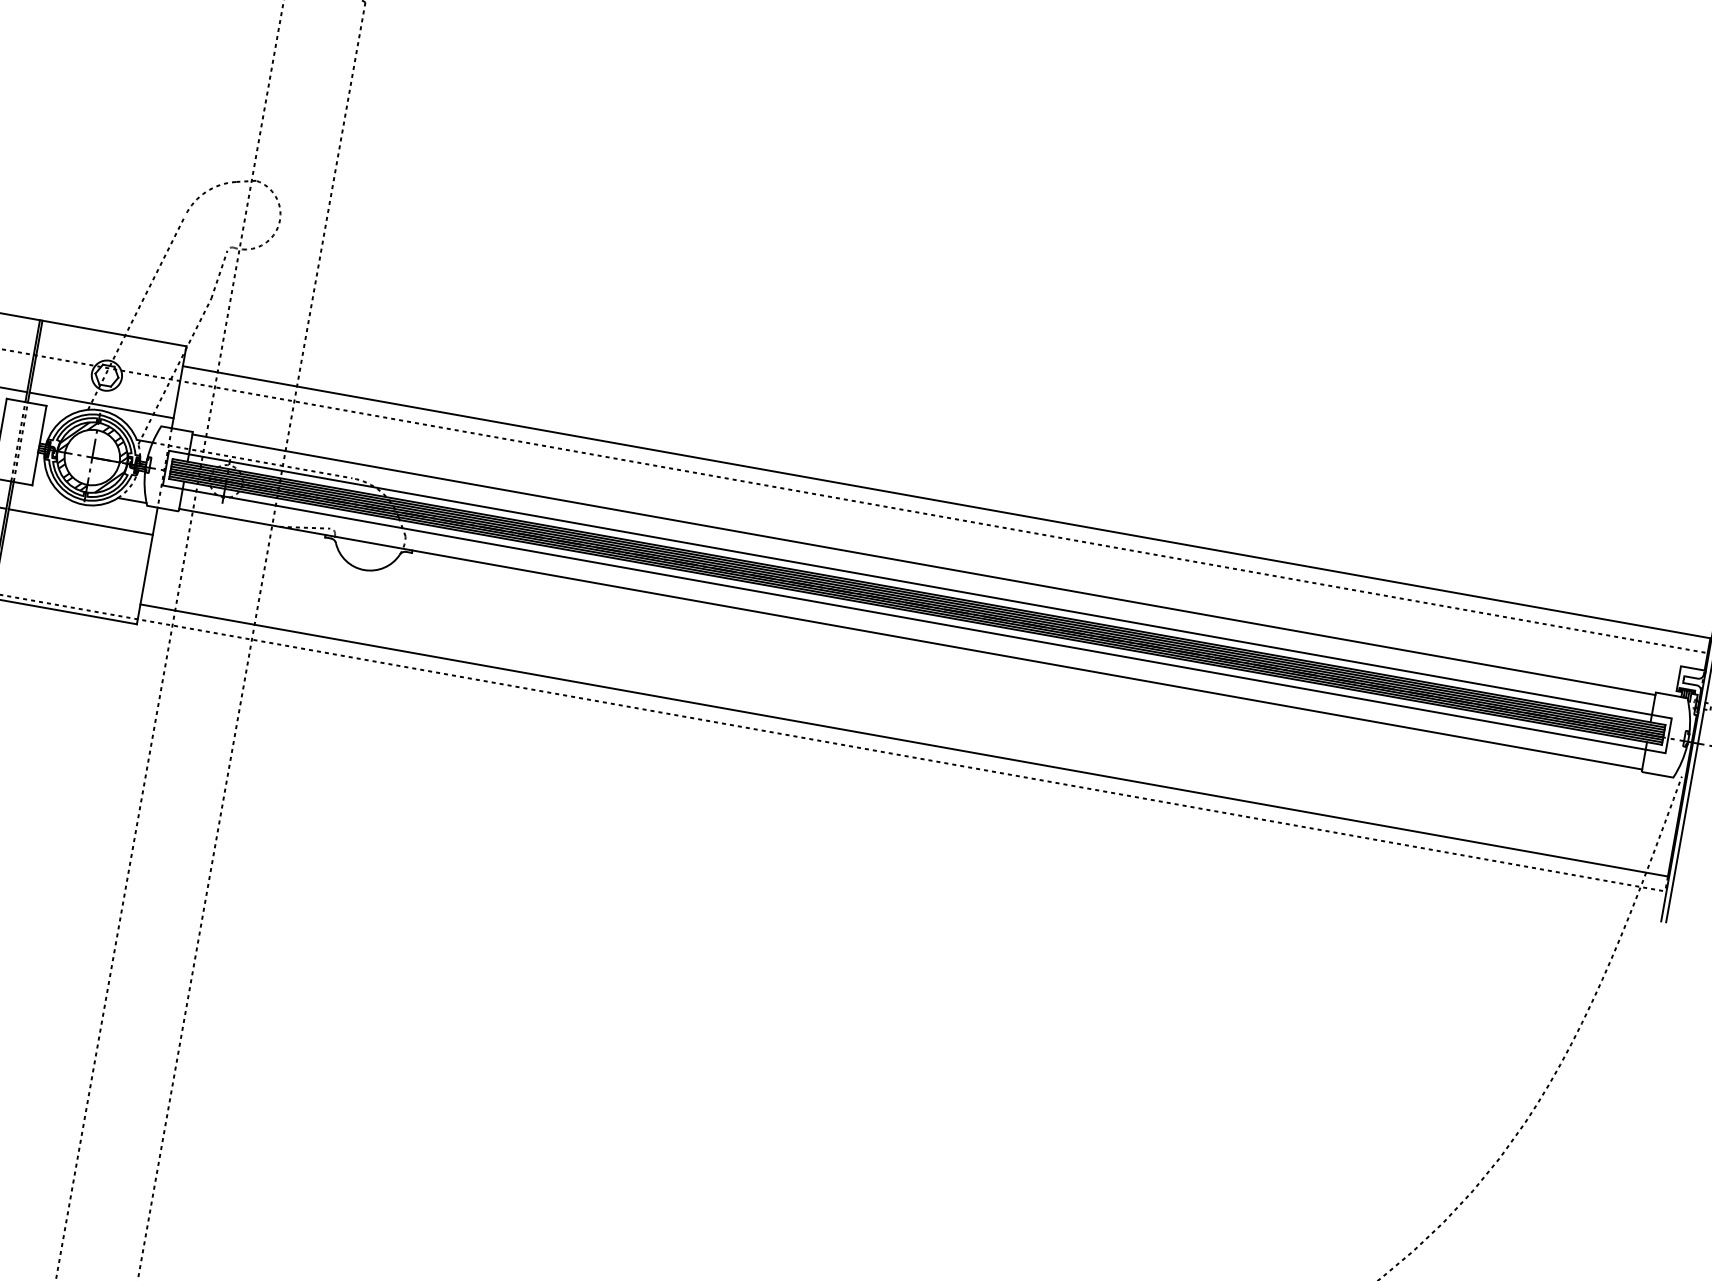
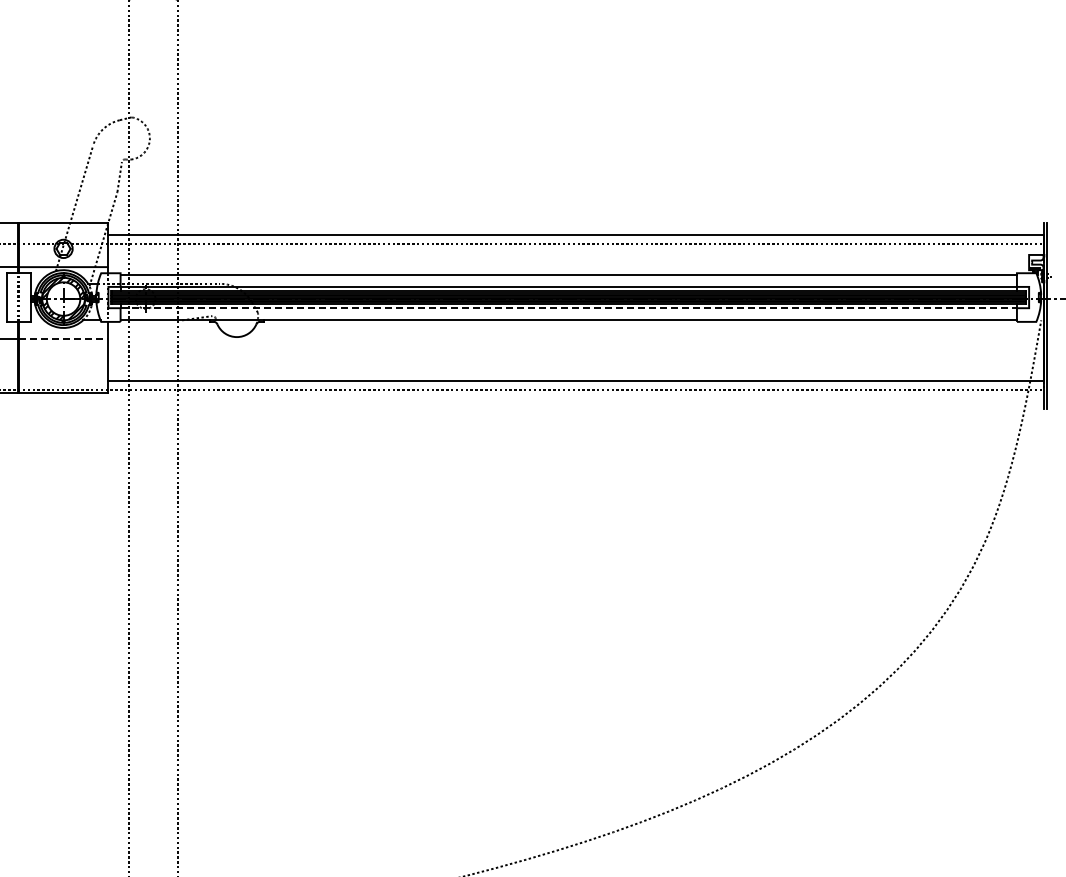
line: (82, 522) -> (64, 338), solid -> dashed
line: (915, 620) -> (569, 308), solid -> dashed

